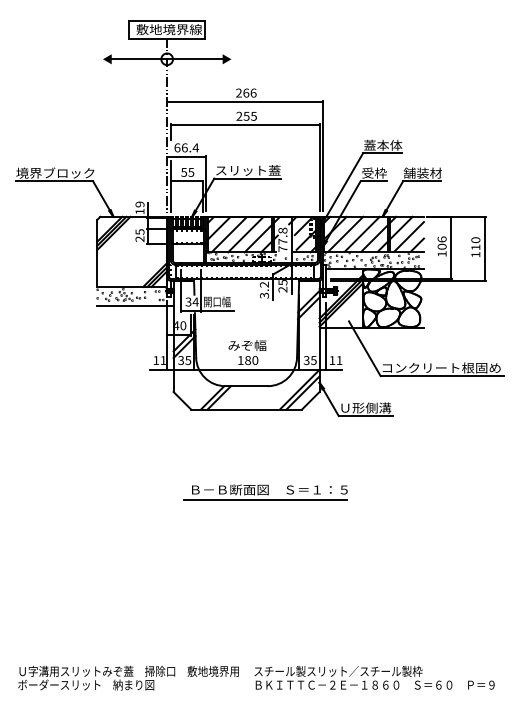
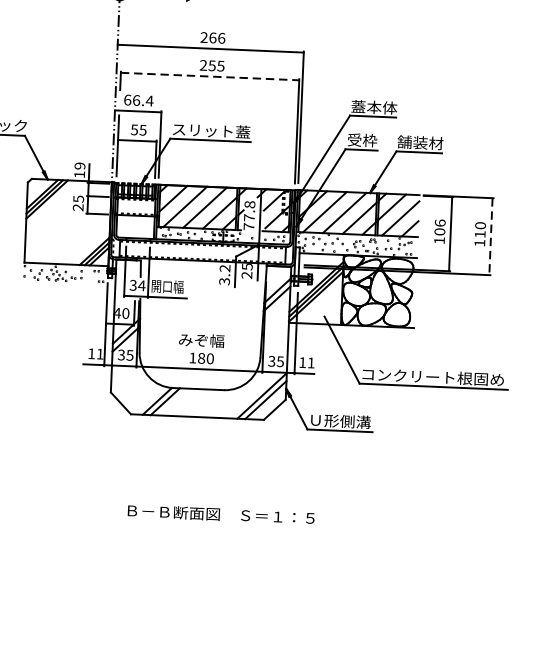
line: (245, 125) -> (210, 76), solid -> dashed
line: (484, 249) -> (490, 237), solid -> dashed
line: (135, 305) -> (69, 286), removed
line: (265, 500) -> (215, 527), removed

